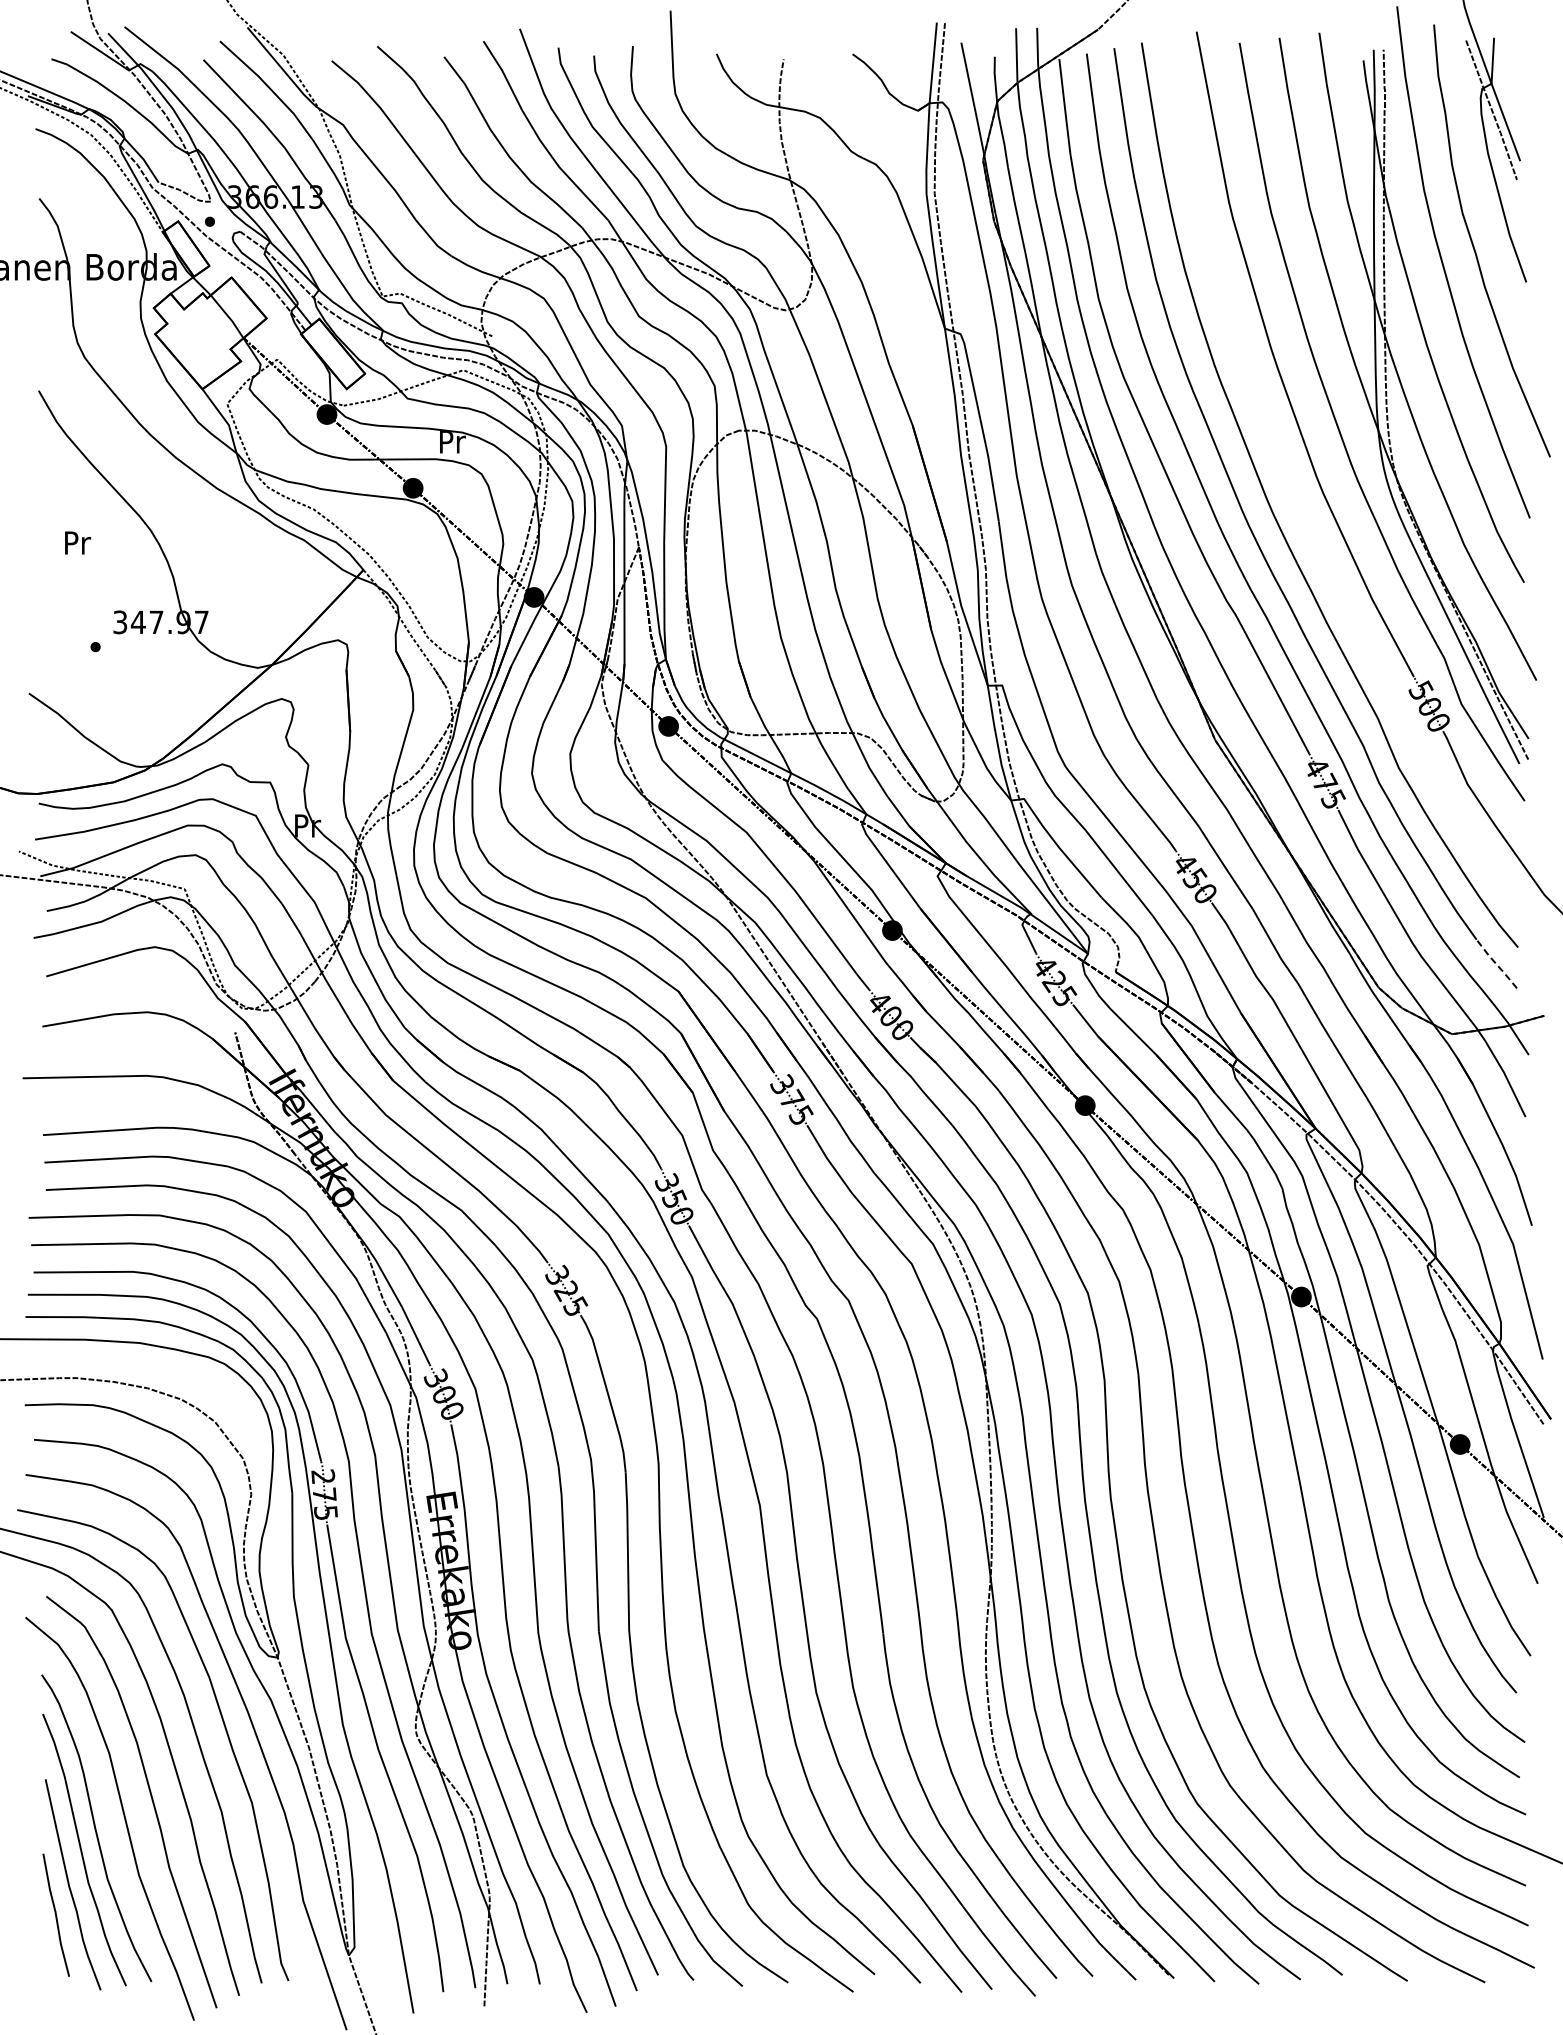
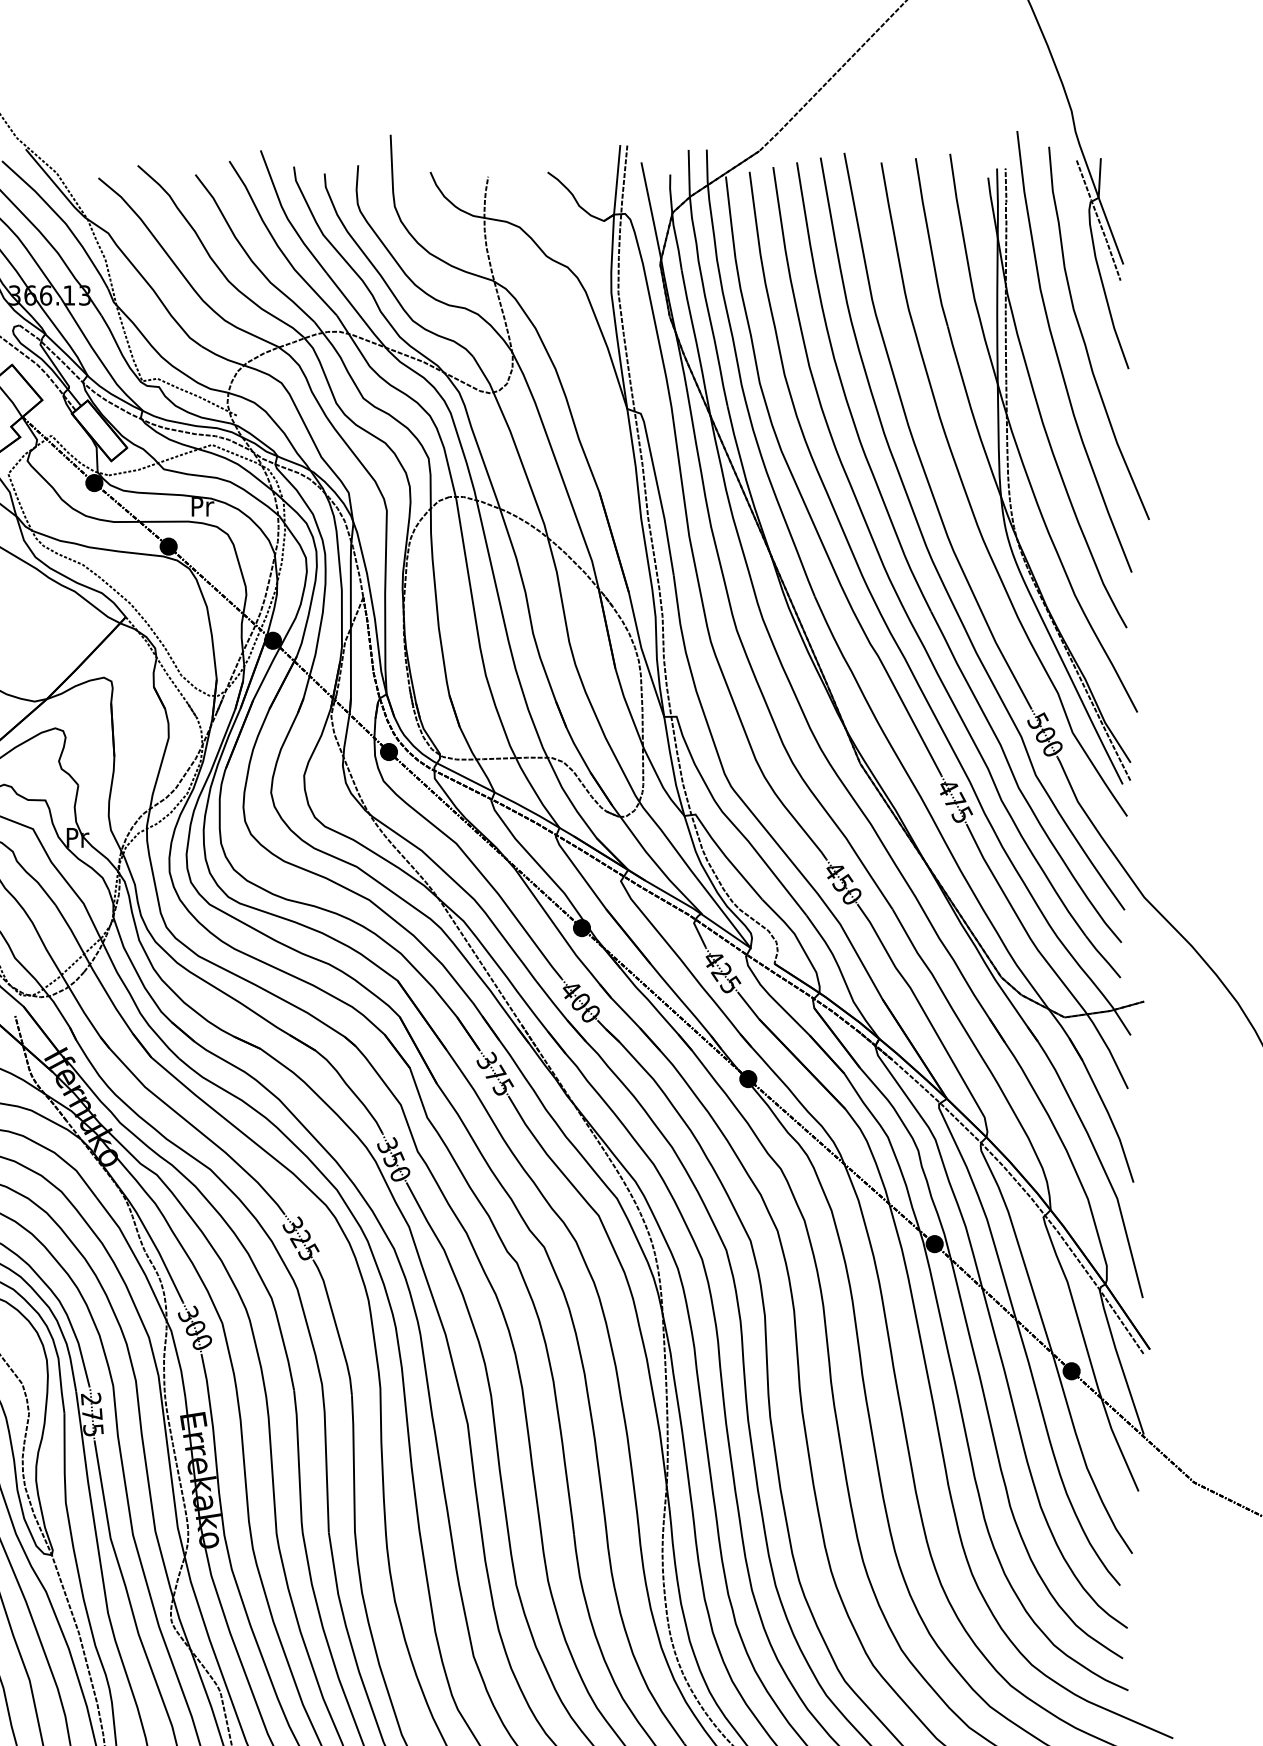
curve: (1294, 491) -> (928, 549), added
line: (1496, 964) -> (1102, 957), dashed -> solid

